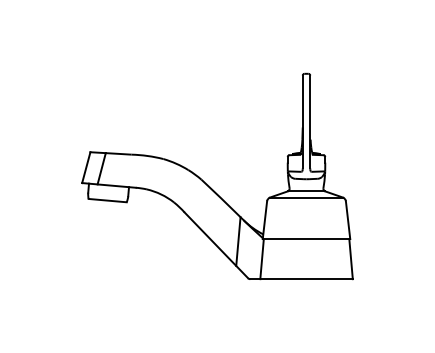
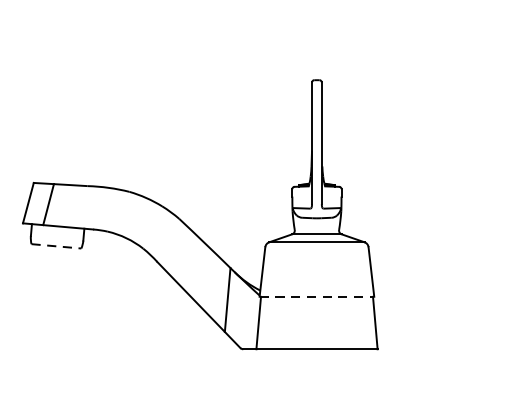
line: (108, 200) -> (57, 246), solid -> dashed
line: (306, 239) -> (316, 297), solid -> dashed

